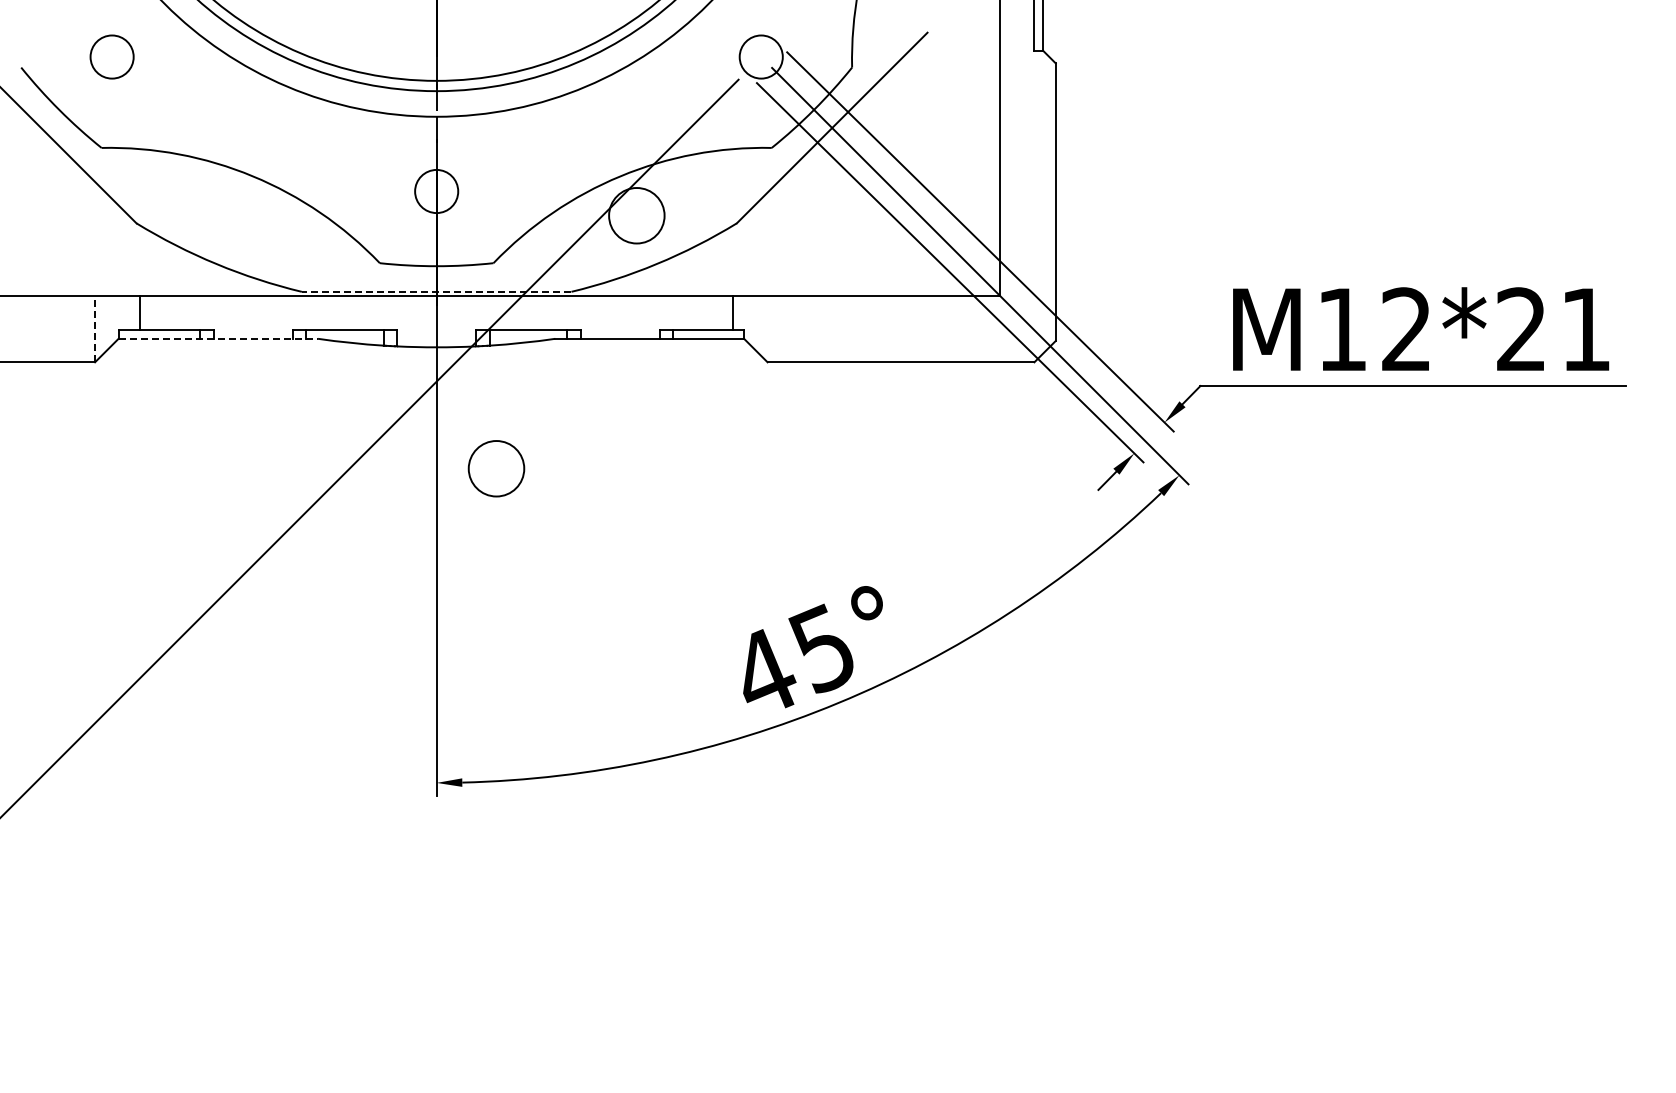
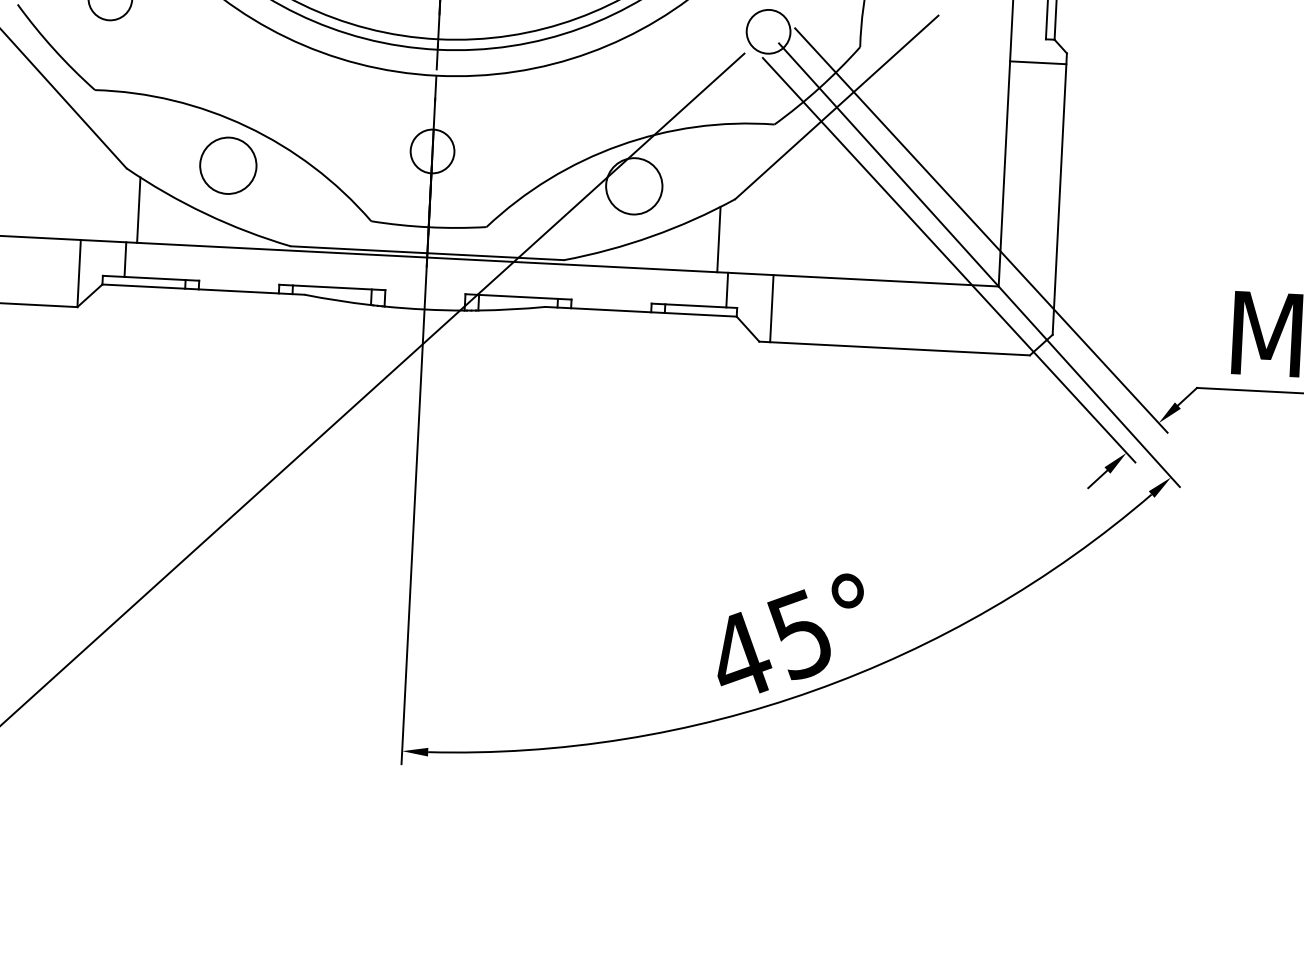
line: (1027, 74) -> (1037, 63), added
line: (150, 263) -> (138, 209), added
line: (722, 263) -> (718, 239), added
line: (436, 291) -> (427, 252), dashed -> solid
line: (95, 328) -> (79, 272), dashed -> solid
line: (778, 329) -> (772, 308), added
line: (218, 338) -> (203, 289), dashed -> solid
circle: (496, 468) -> (228, 165), moved

